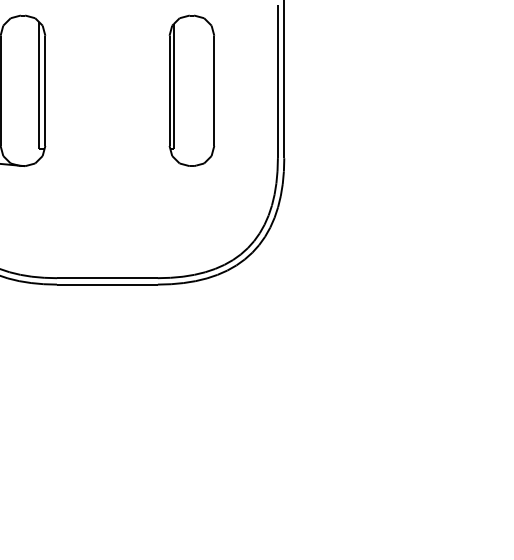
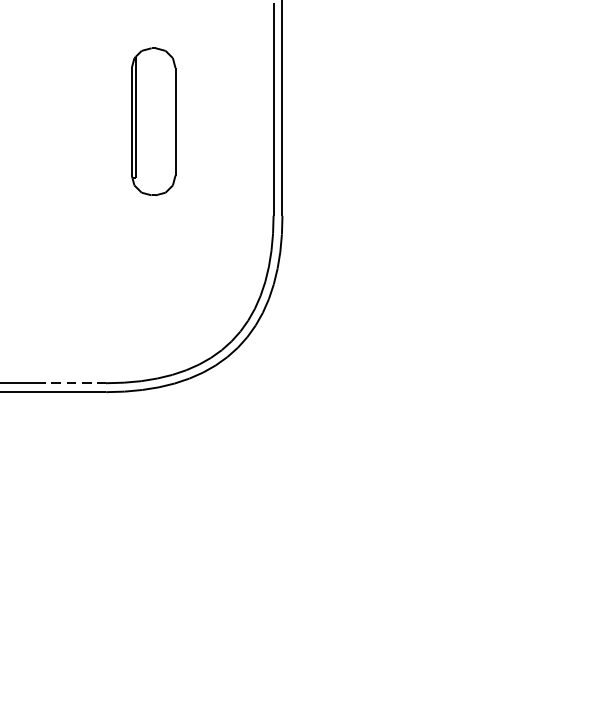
part: (191, 90) -> (153, 121), size x0.7
line: (133, 278) -> (72, 383), solid -> dashed

